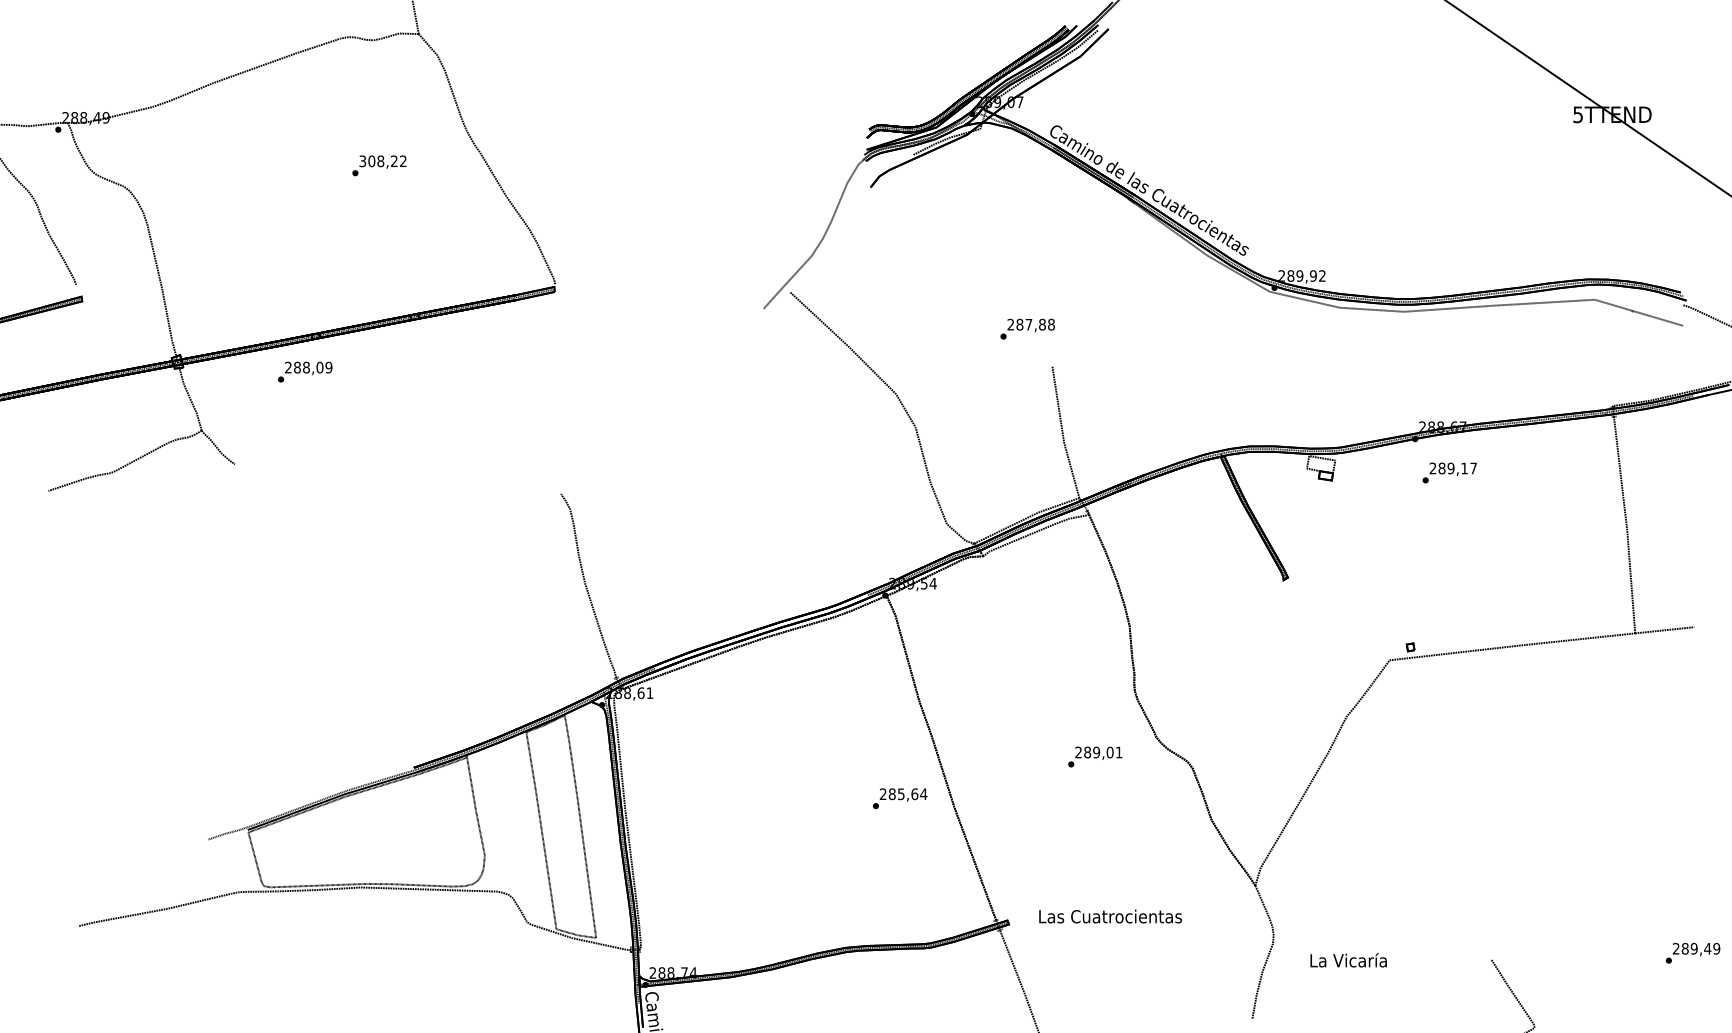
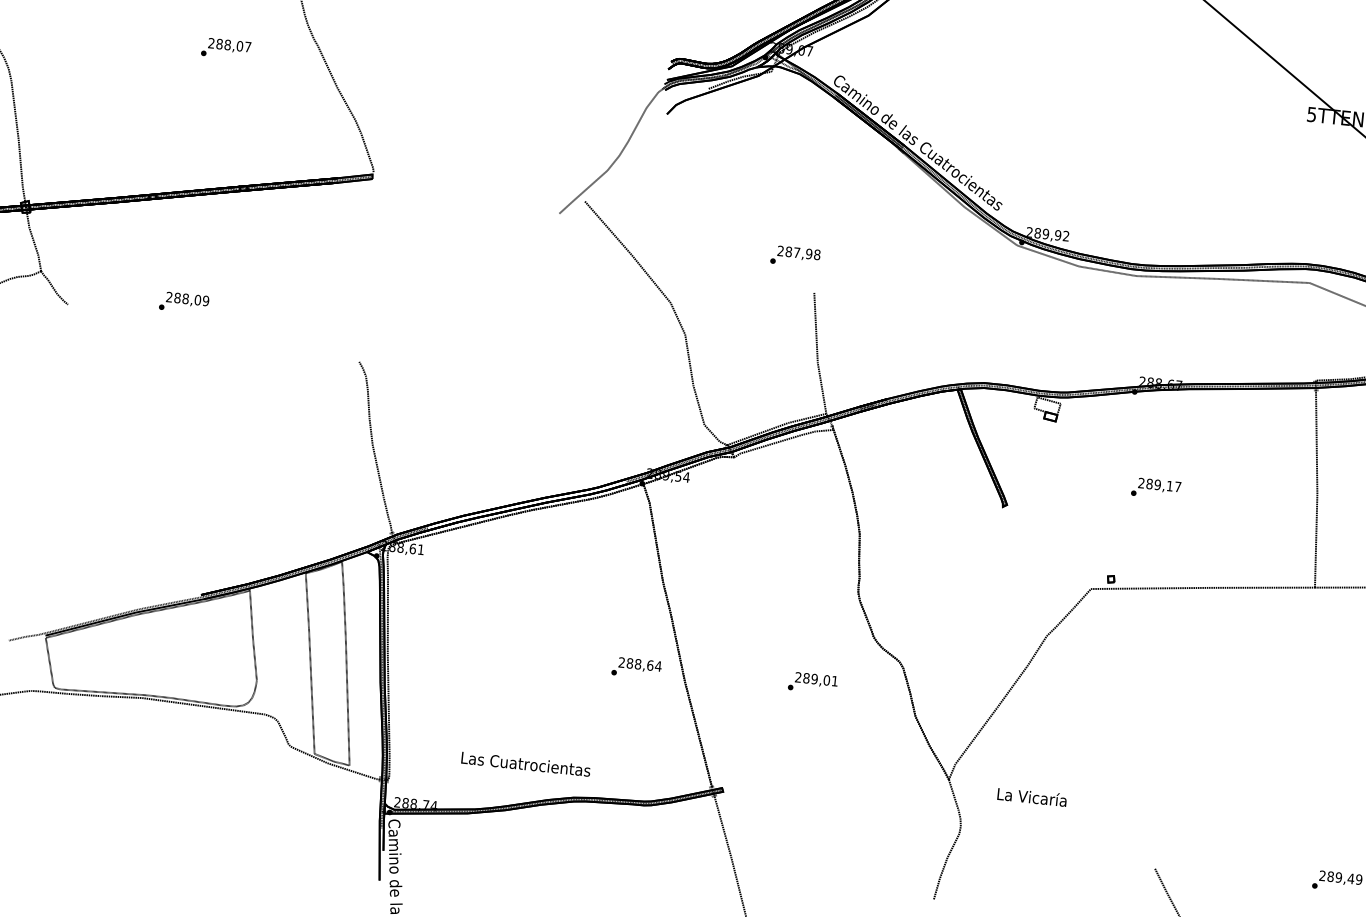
text: (382, 161) -> (229, 45), 308,22 -> 288,07
text: (1041, 324) -> (808, 253), 287,88 -> 287,98
text: (305, 371) -> (184, 302), moved
text: (1449, 472) -> (1155, 488), moved
text: (1095, 756) -> (813, 682), moved
text: (900, 794) -> (637, 664), 285,64 -> 288,64
text: (1110, 916) -> (525, 764), moved
text: (1348, 960) -> (1032, 797), moved

